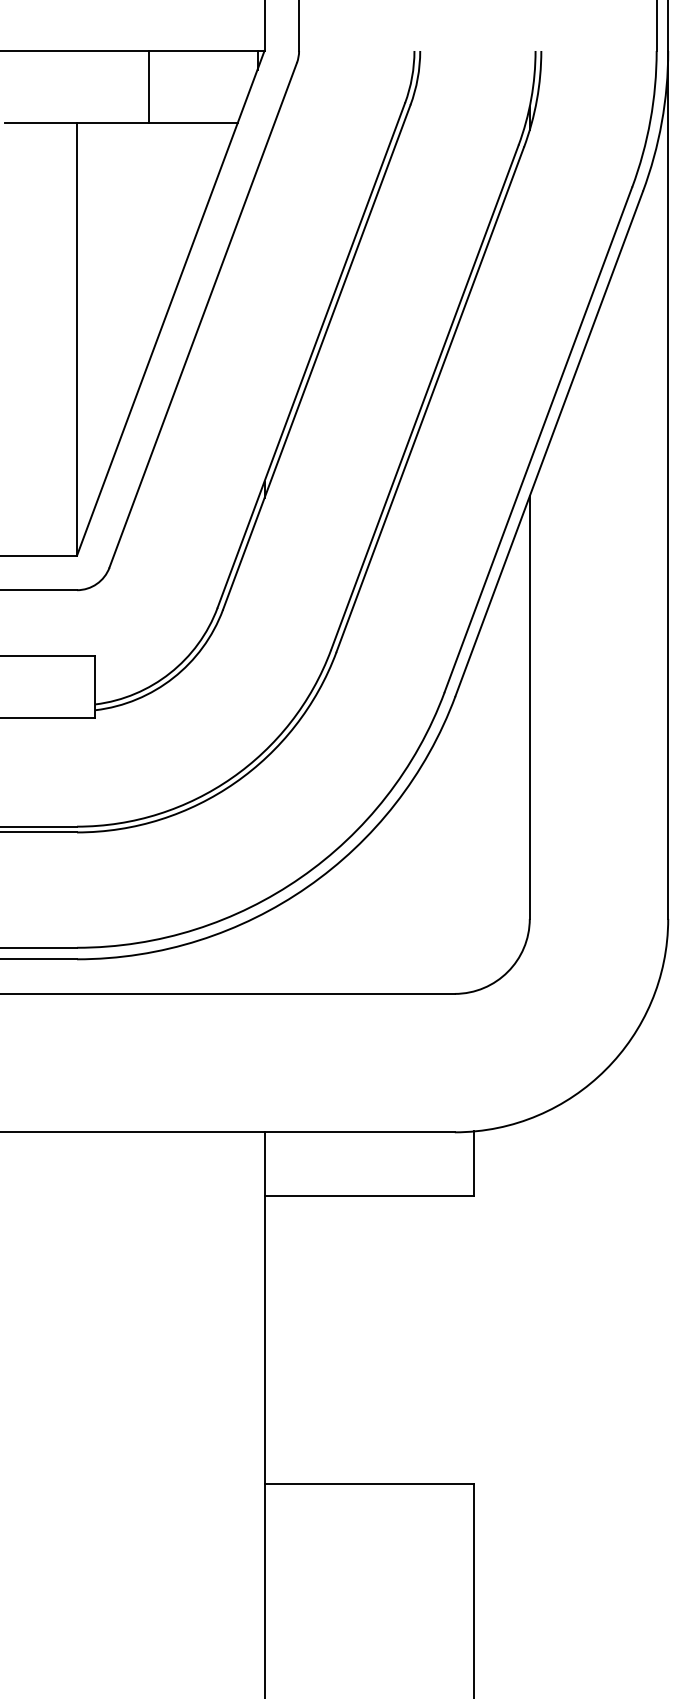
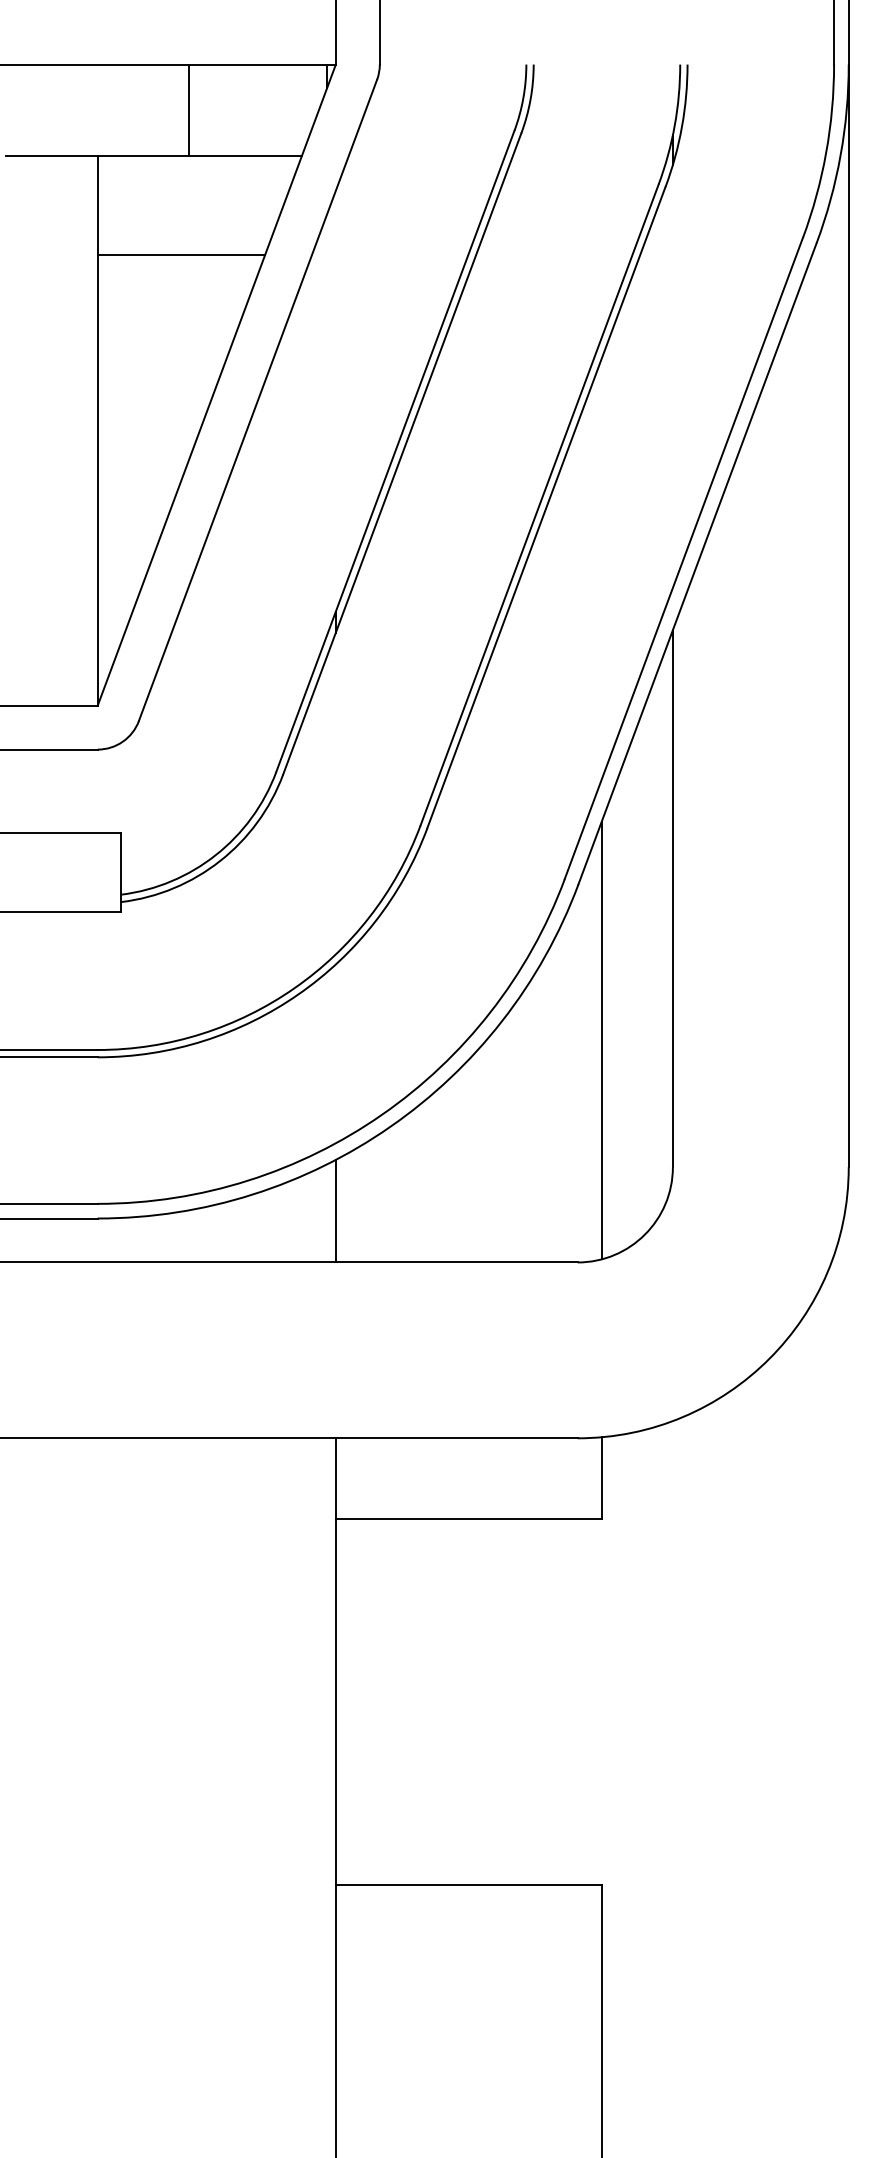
line: (142, 200) -> (180, 254), added
line: (473, 819) -> (601, 1040), added
line: (264, 953) -> (335, 1211), added

